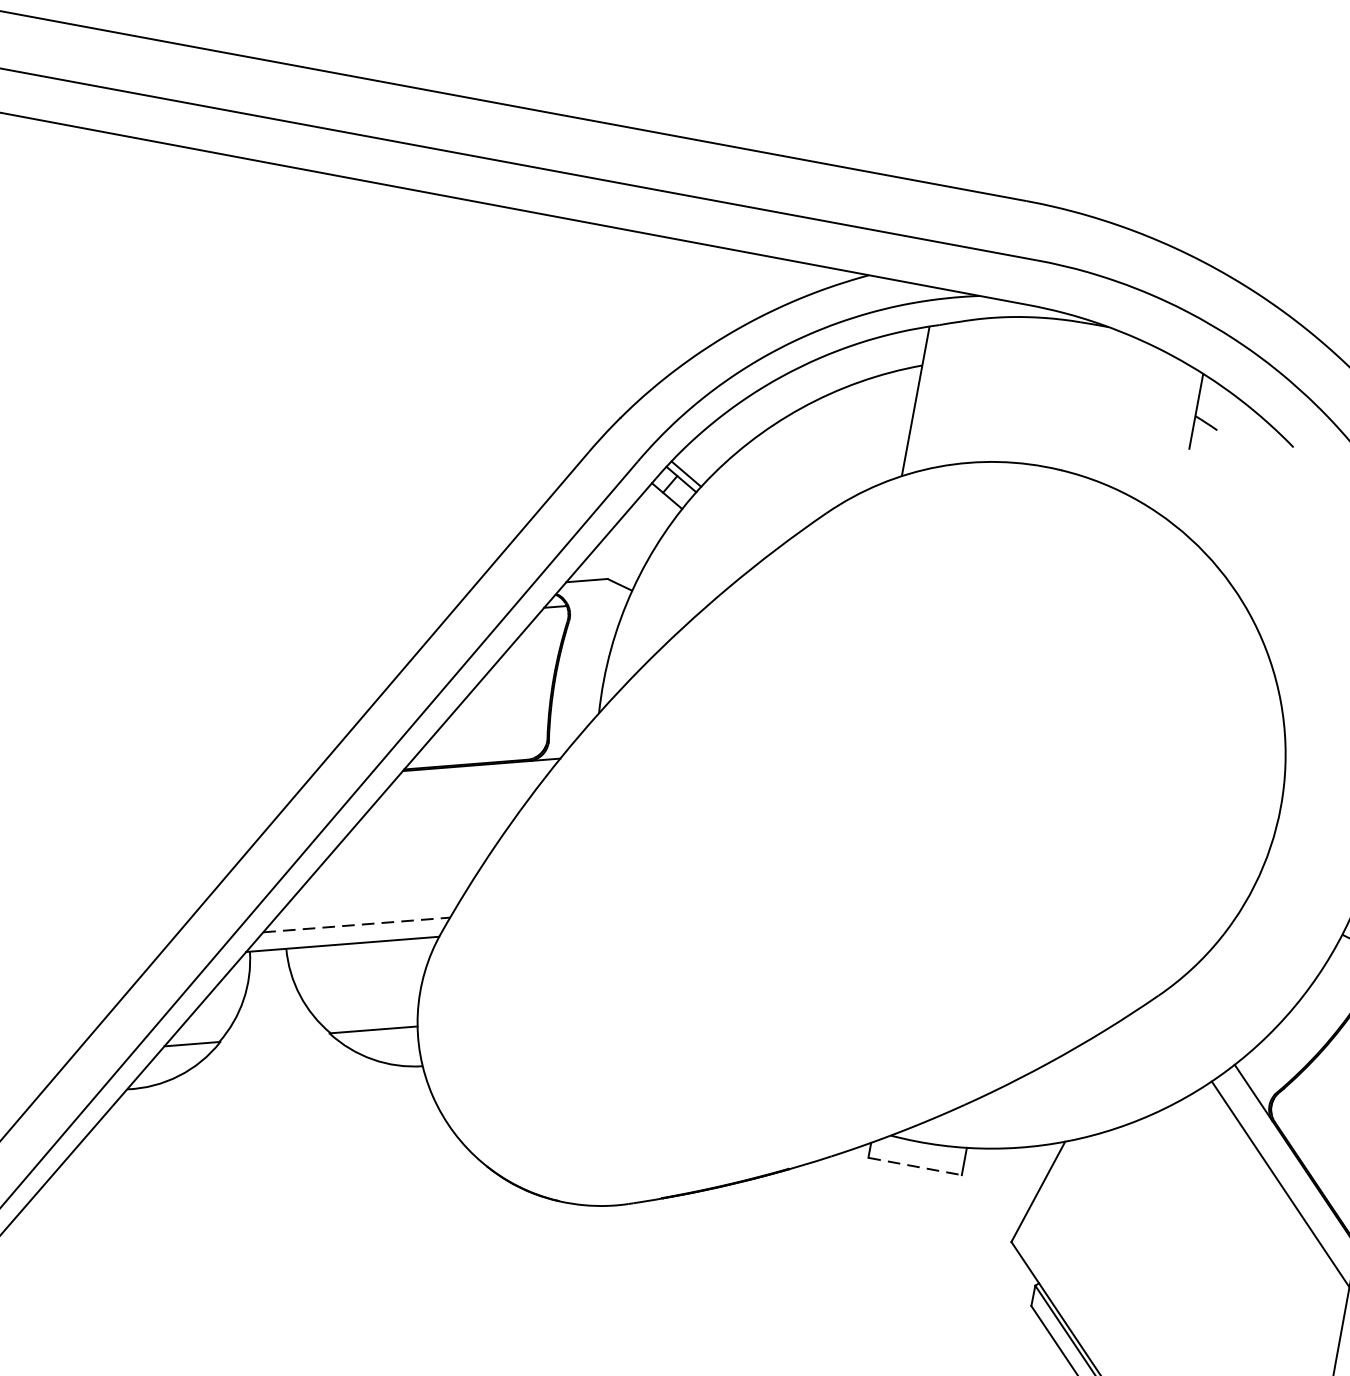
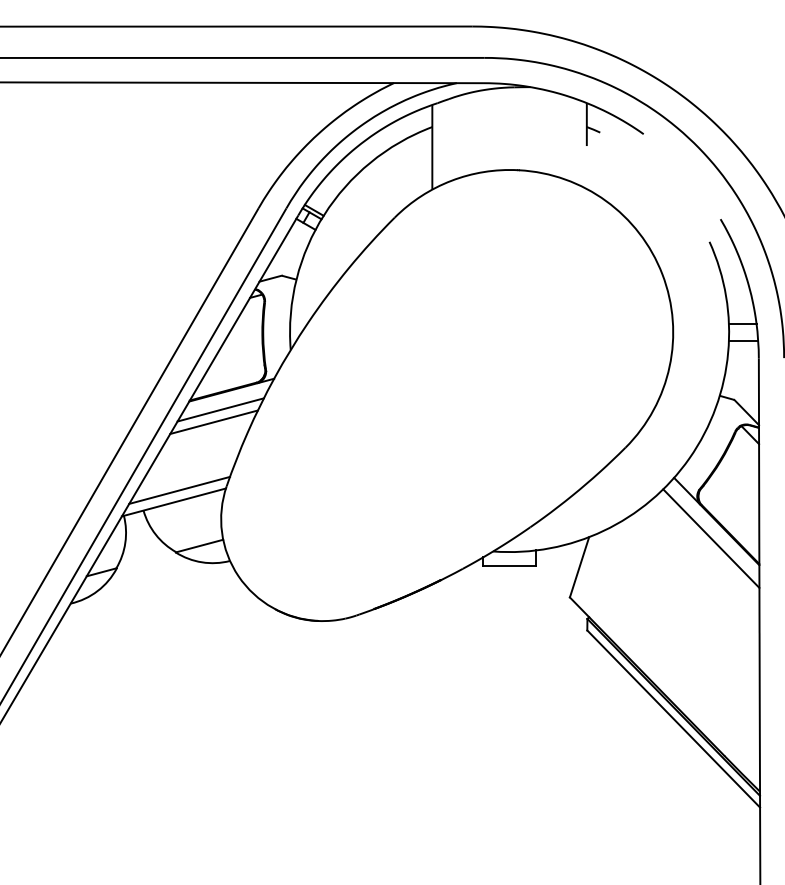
line: (455, 795) -> (220, 409), added
line: (439, 814) -> (213, 421), added
line: (358, 925) -> (180, 490), dashed -> solid
line: (916, 1166) -> (510, 565), dashed -> solid

